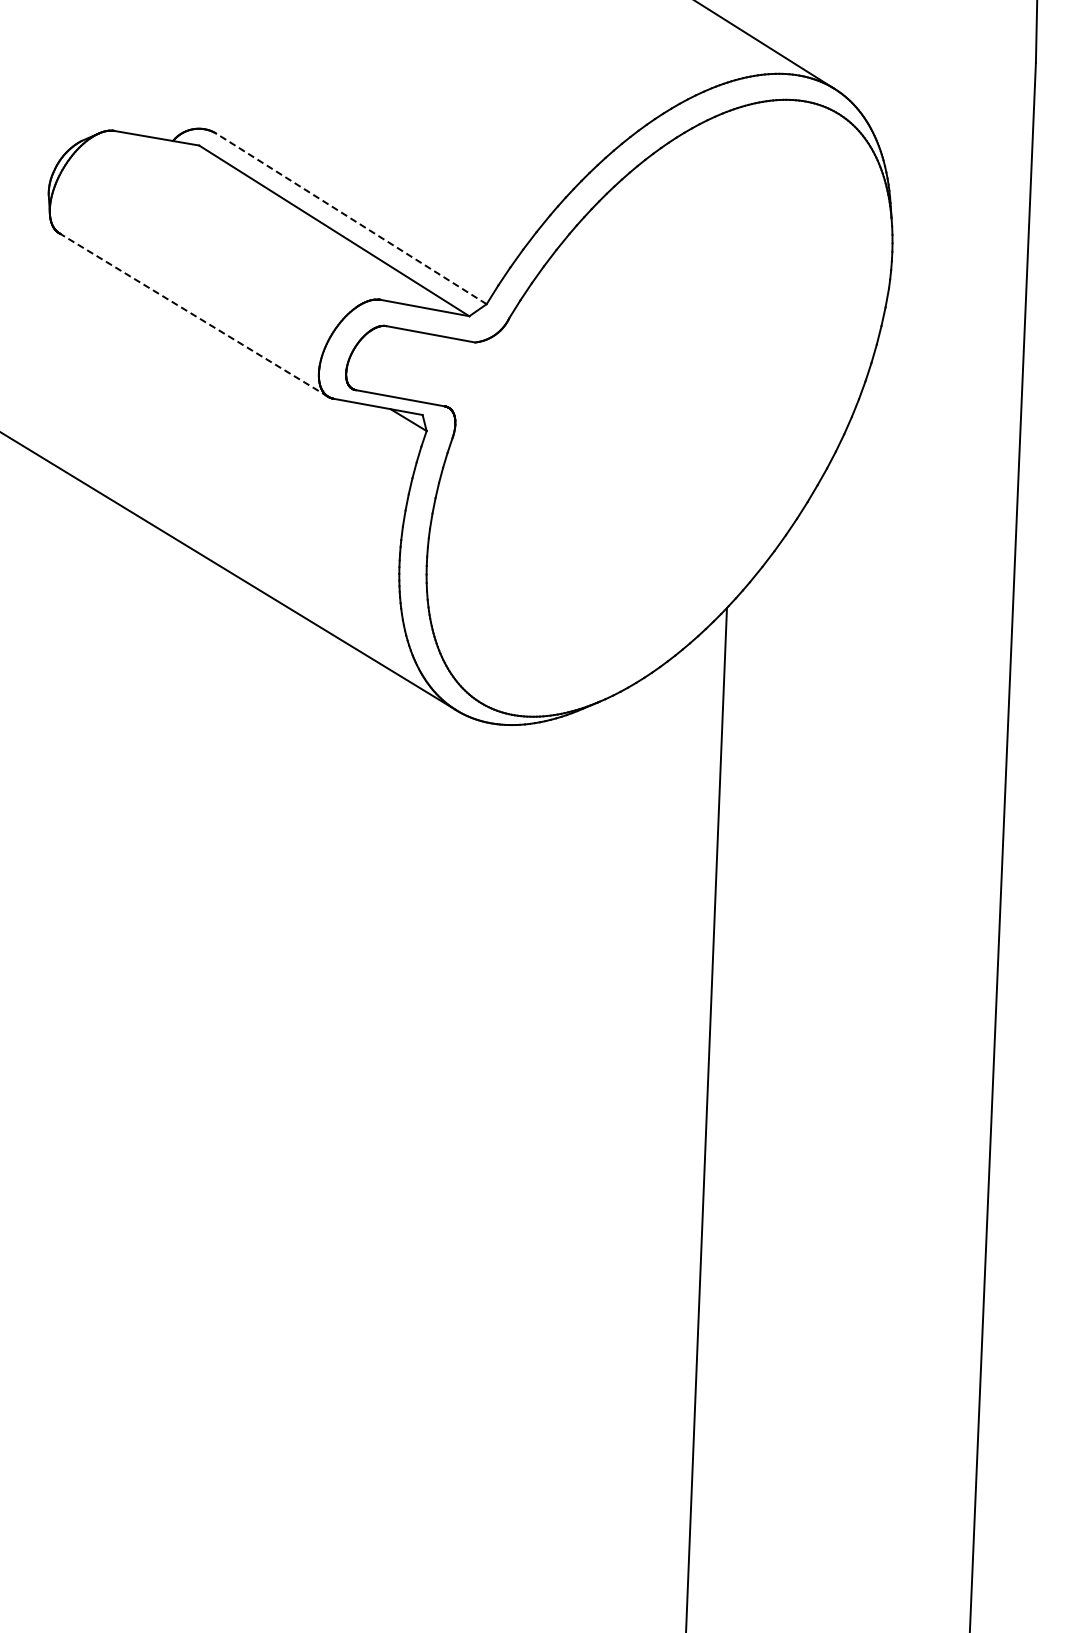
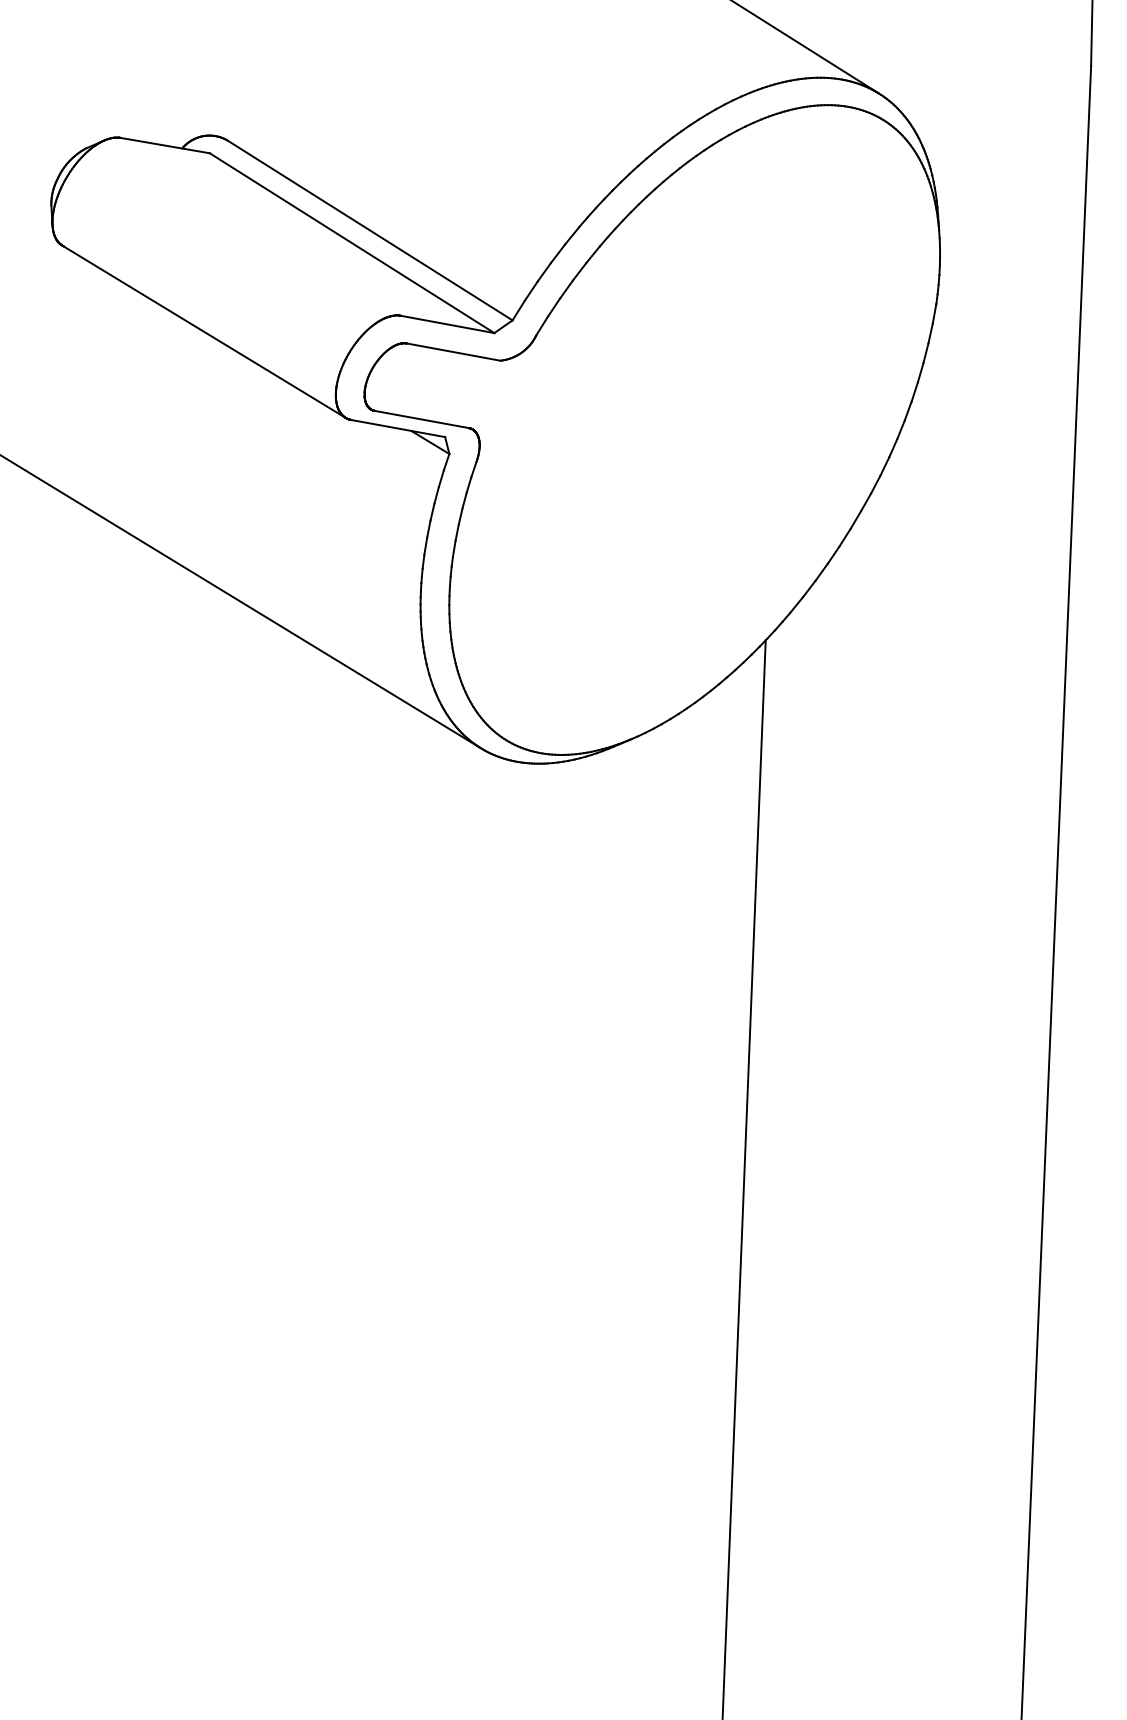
line: (350, 218) -> (369, 230), dashed -> solid
line: (193, 314) -> (203, 331), dashed -> solid

